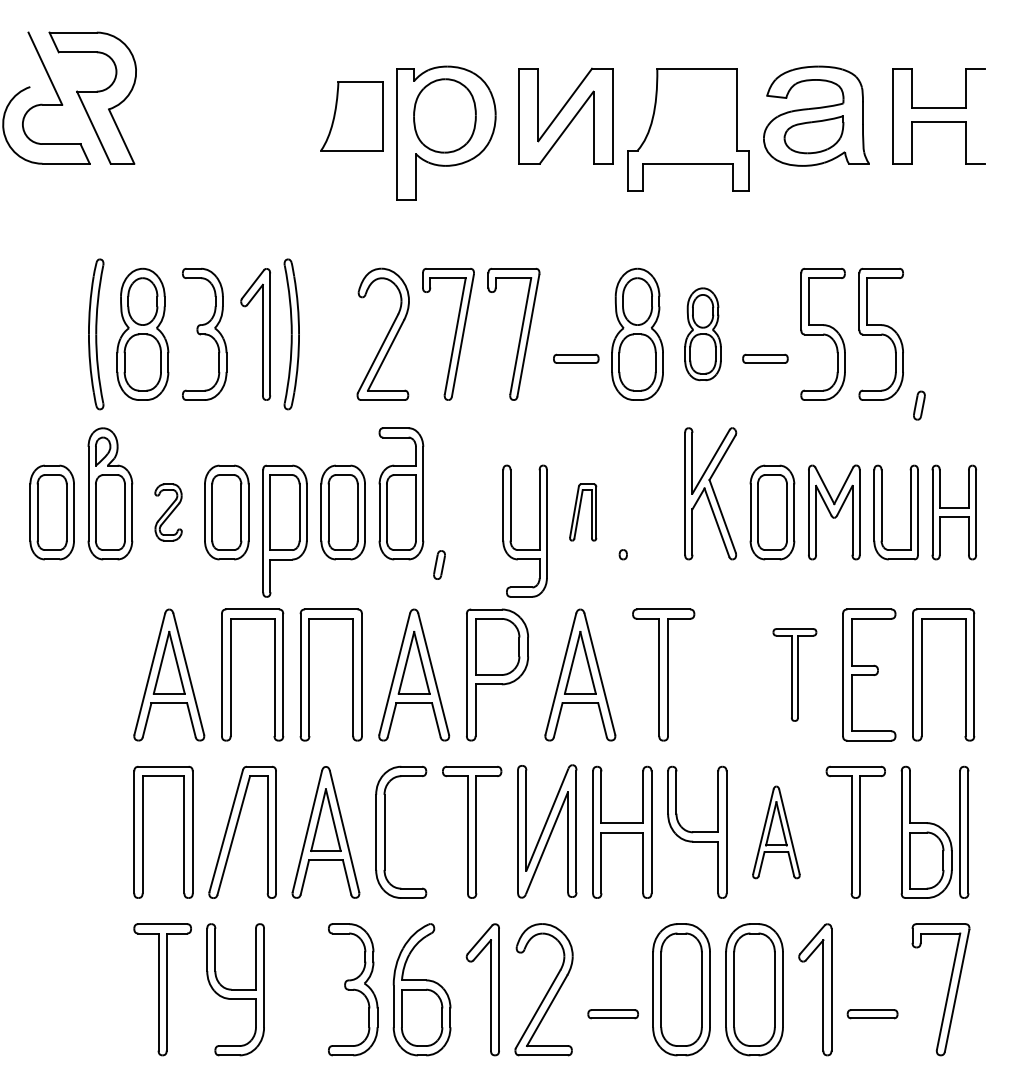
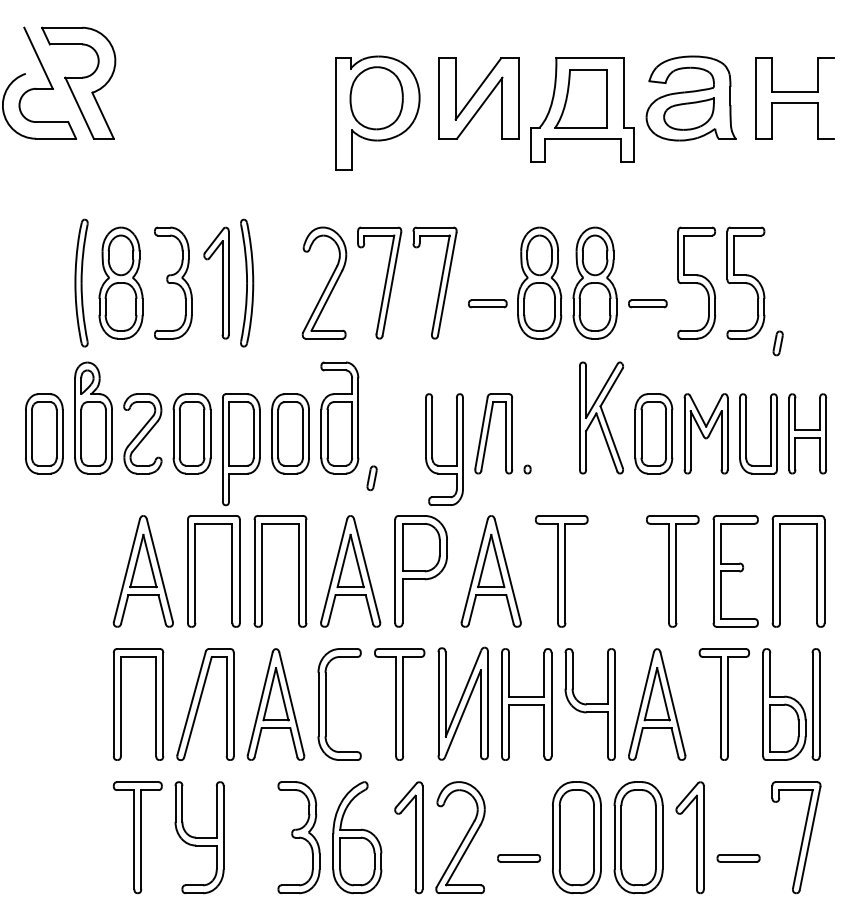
part: (351, 116) -> (581, 98), moved
part: (702, 333) -> (594, 282), size x1.43
part: (168, 512) -> (142, 433), size x1.67
part: (582, 512) -> (493, 433), size x1.67
part: (794, 674) -> (672, 570), size x1.43
part: (776, 832) -> (657, 704), size x1.43

